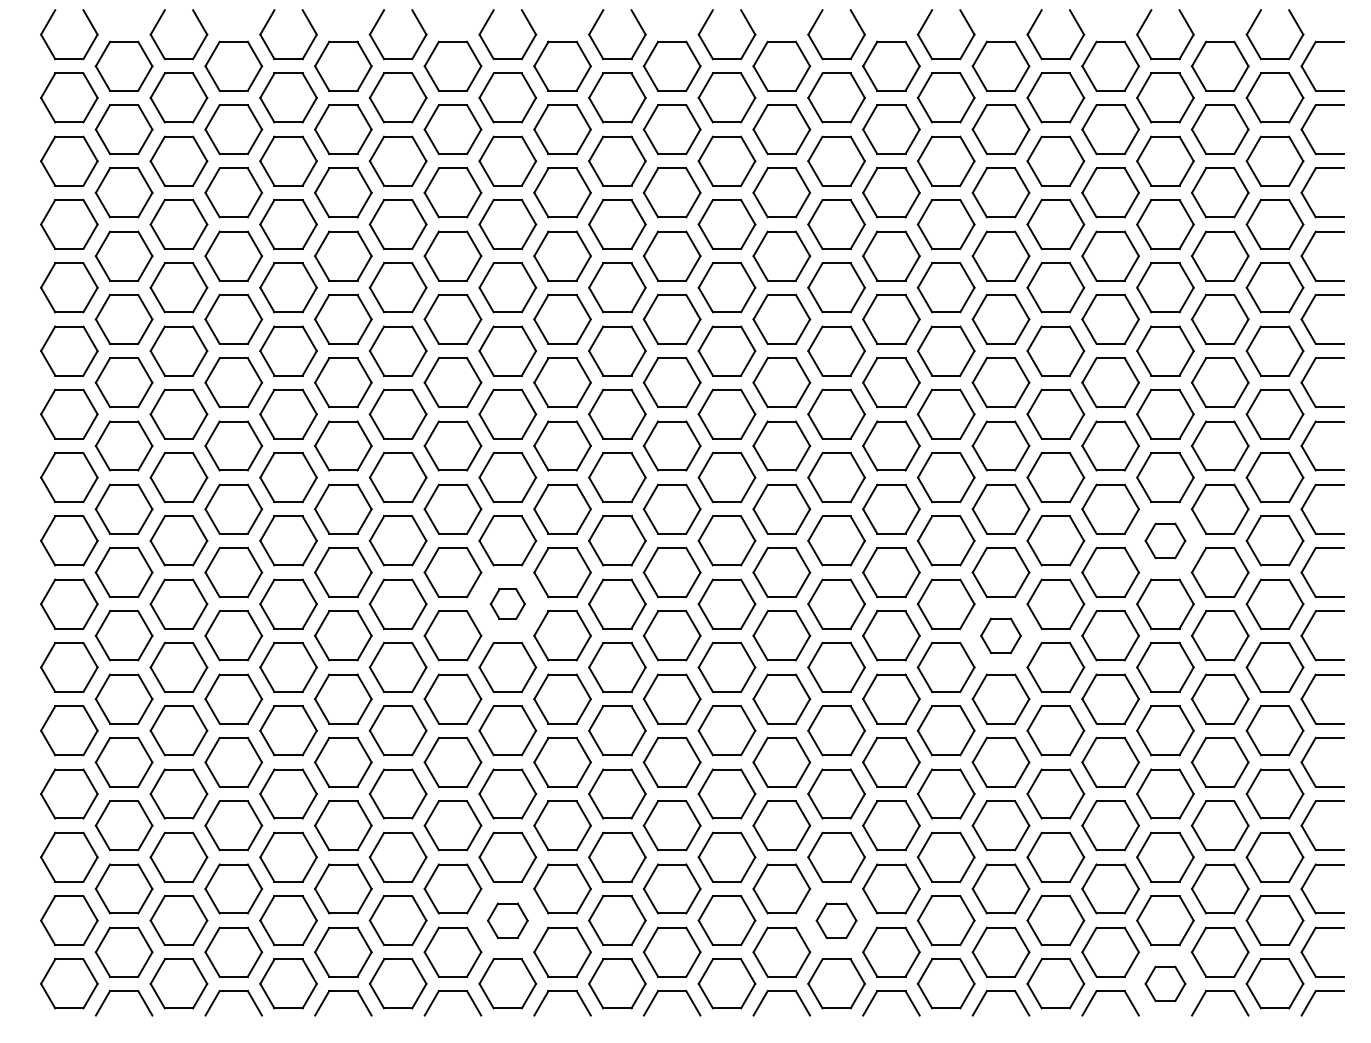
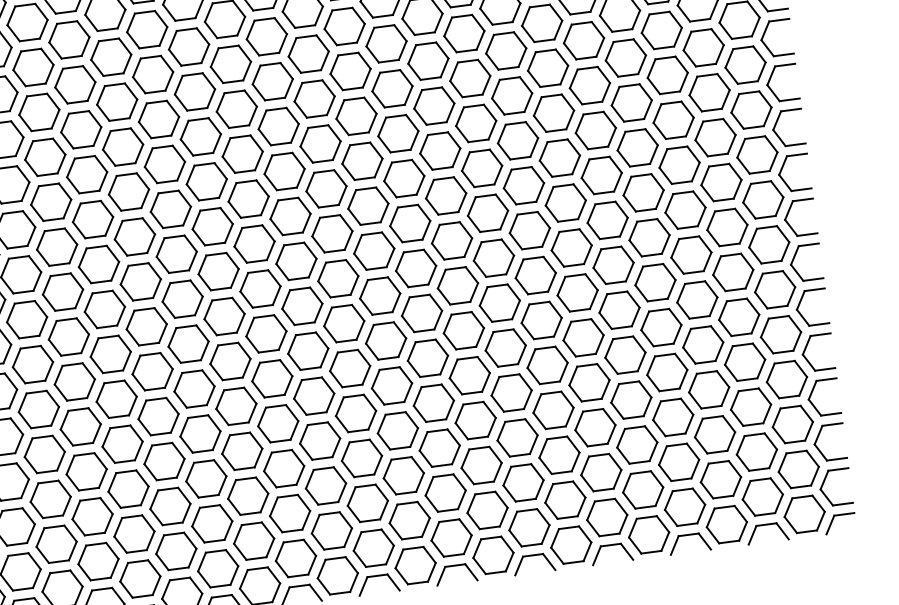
part: (1165, 540) -> (685, 209), size x1.43
part: (507, 603) -> (224, 316), size x1.67
part: (1000, 635) -> (577, 292), size x1.43
part: (507, 920) -> (253, 541), size x1.43
part: (836, 920) -> (487, 510), size x1.43
part: (1165, 983) -> (726, 524), size x1.43

